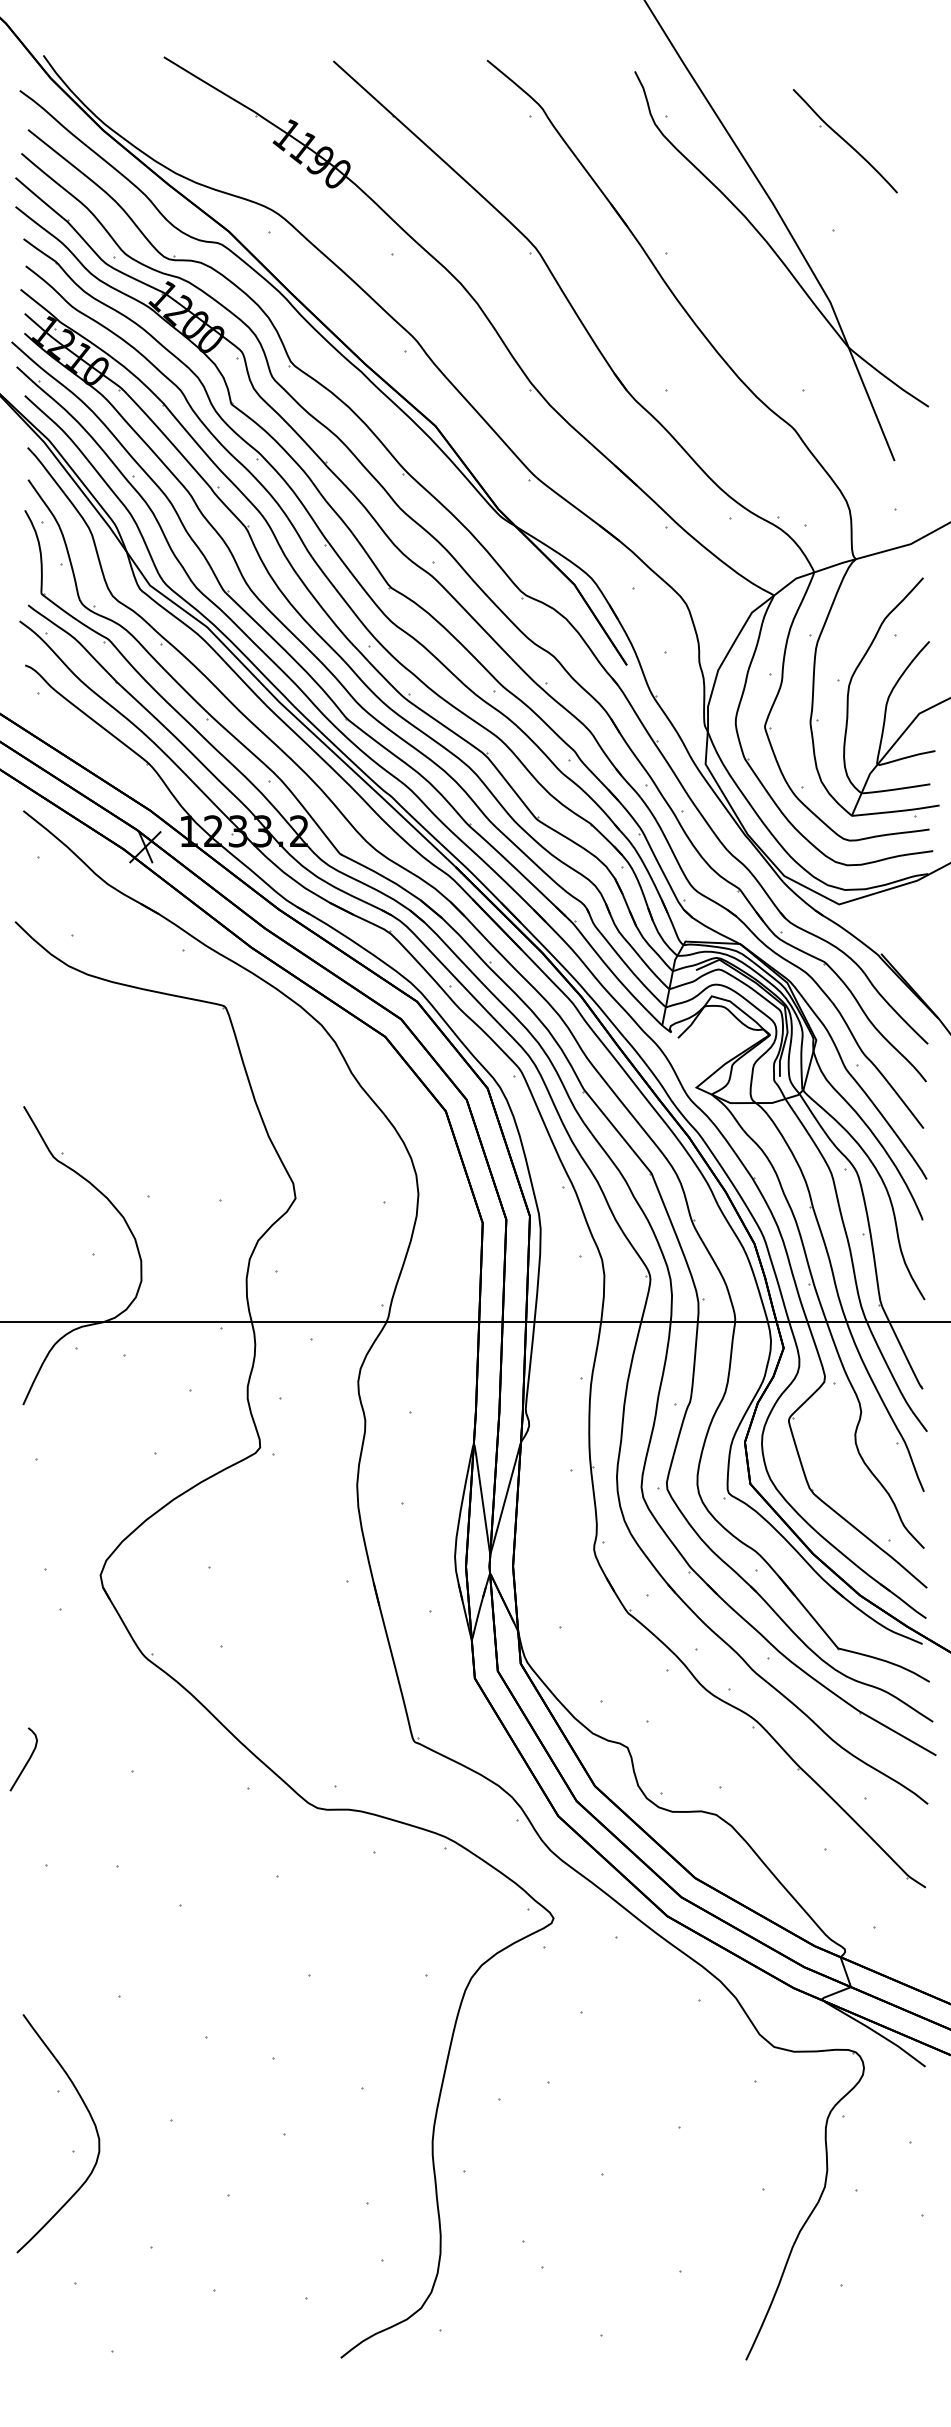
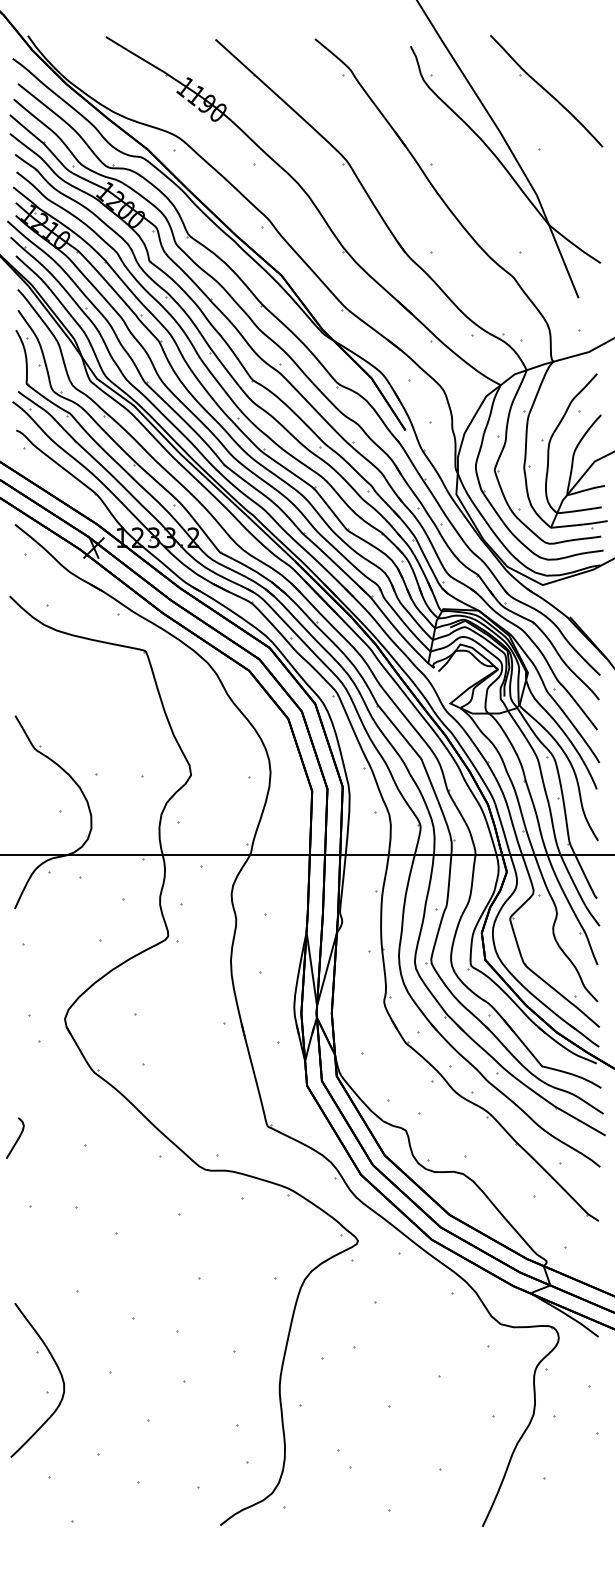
part: (844, 141) -> (546, 91), size x1.67

